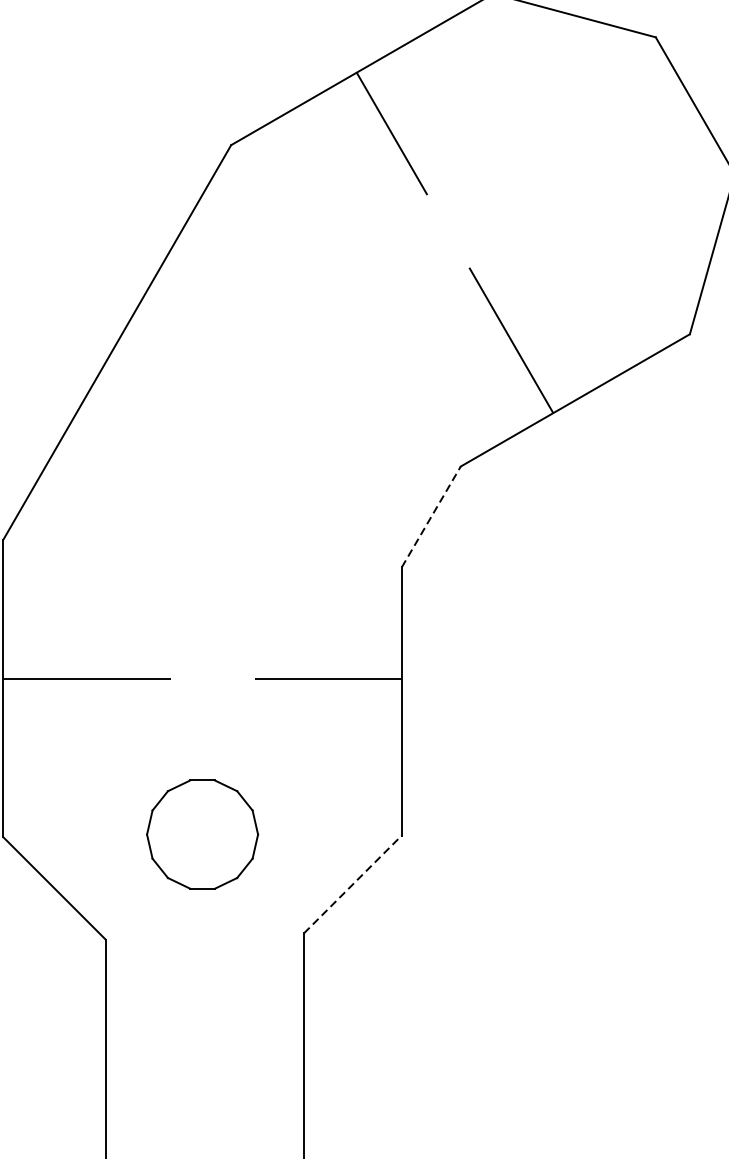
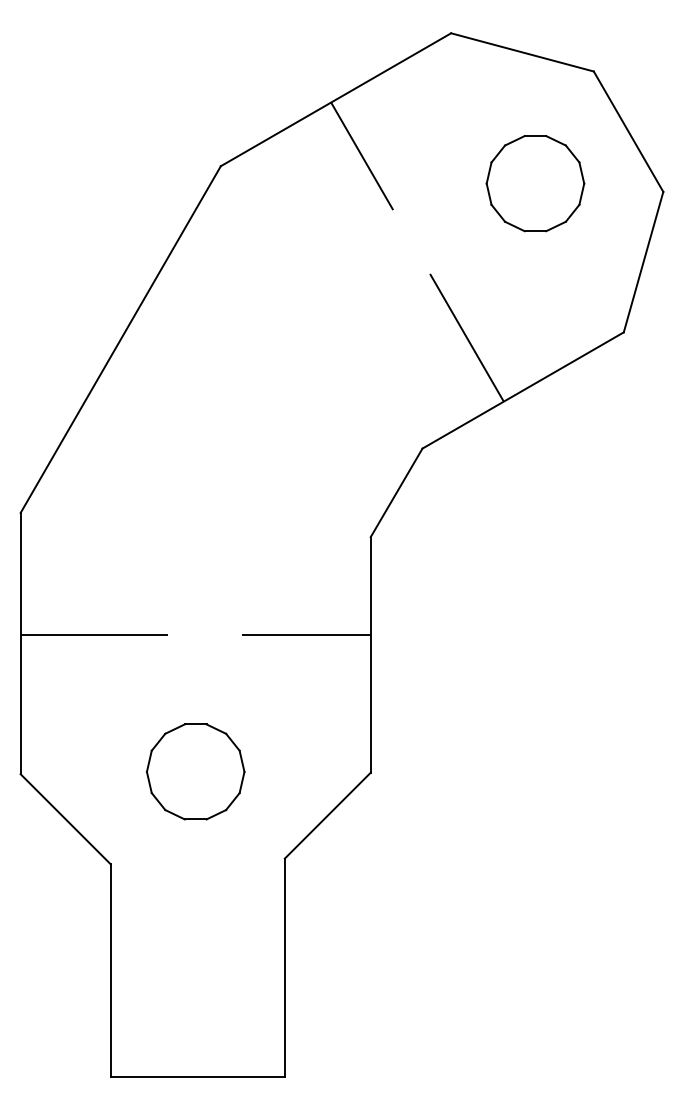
part: (589, 164) -> (535, 183), added
line: (431, 516) -> (396, 492), dashed -> solid
line: (352, 884) -> (327, 815), dashed -> solid

